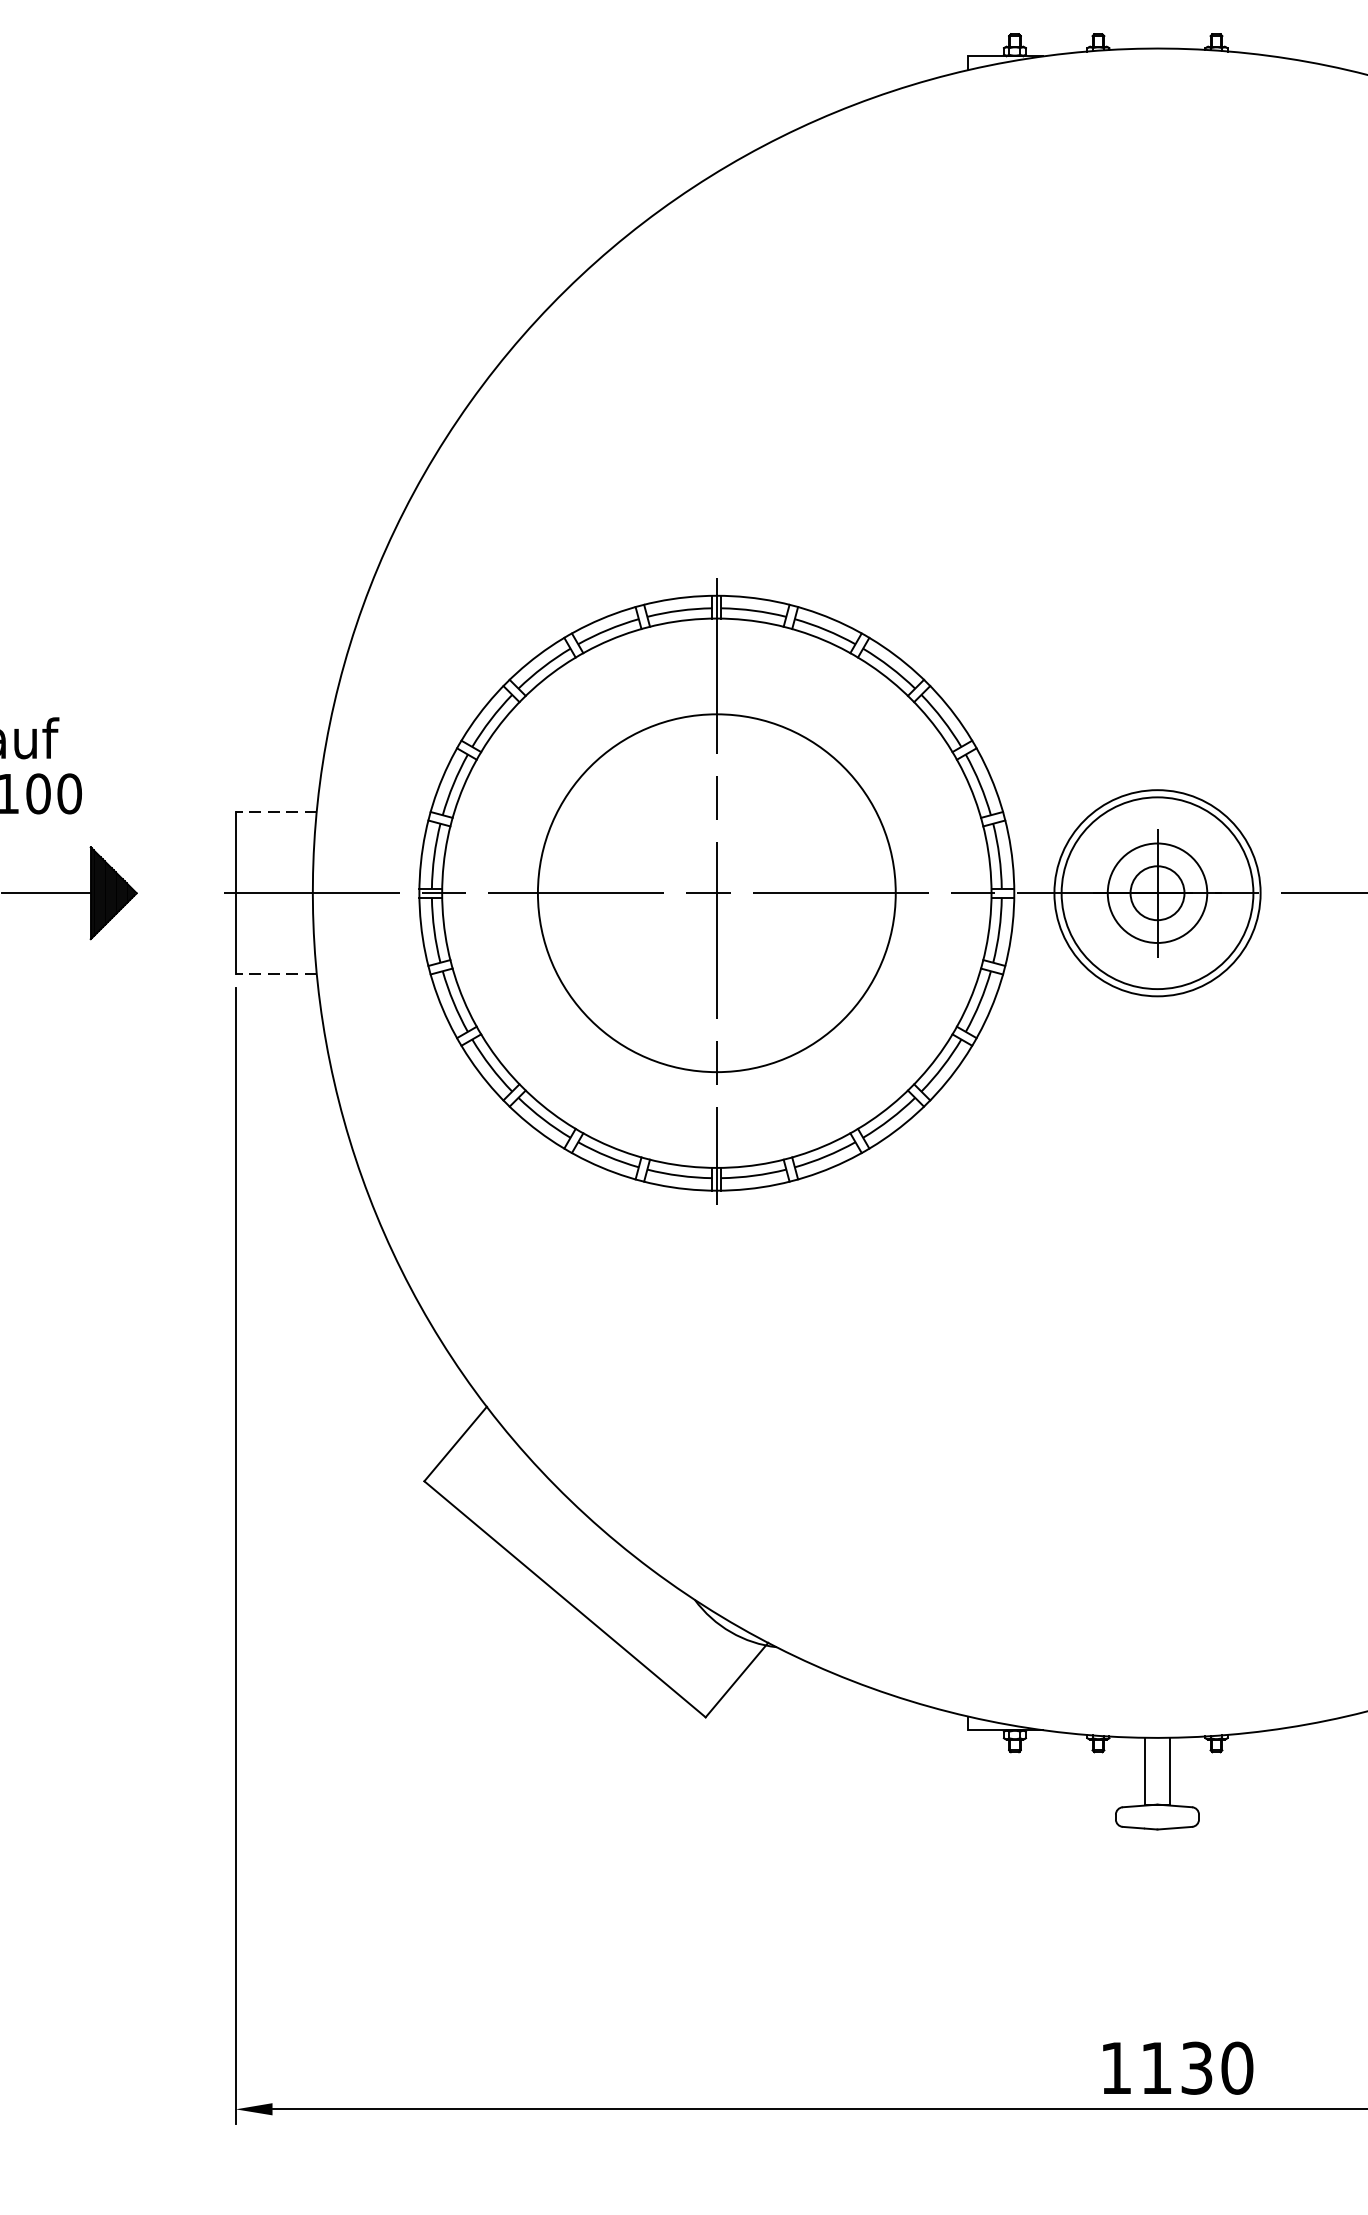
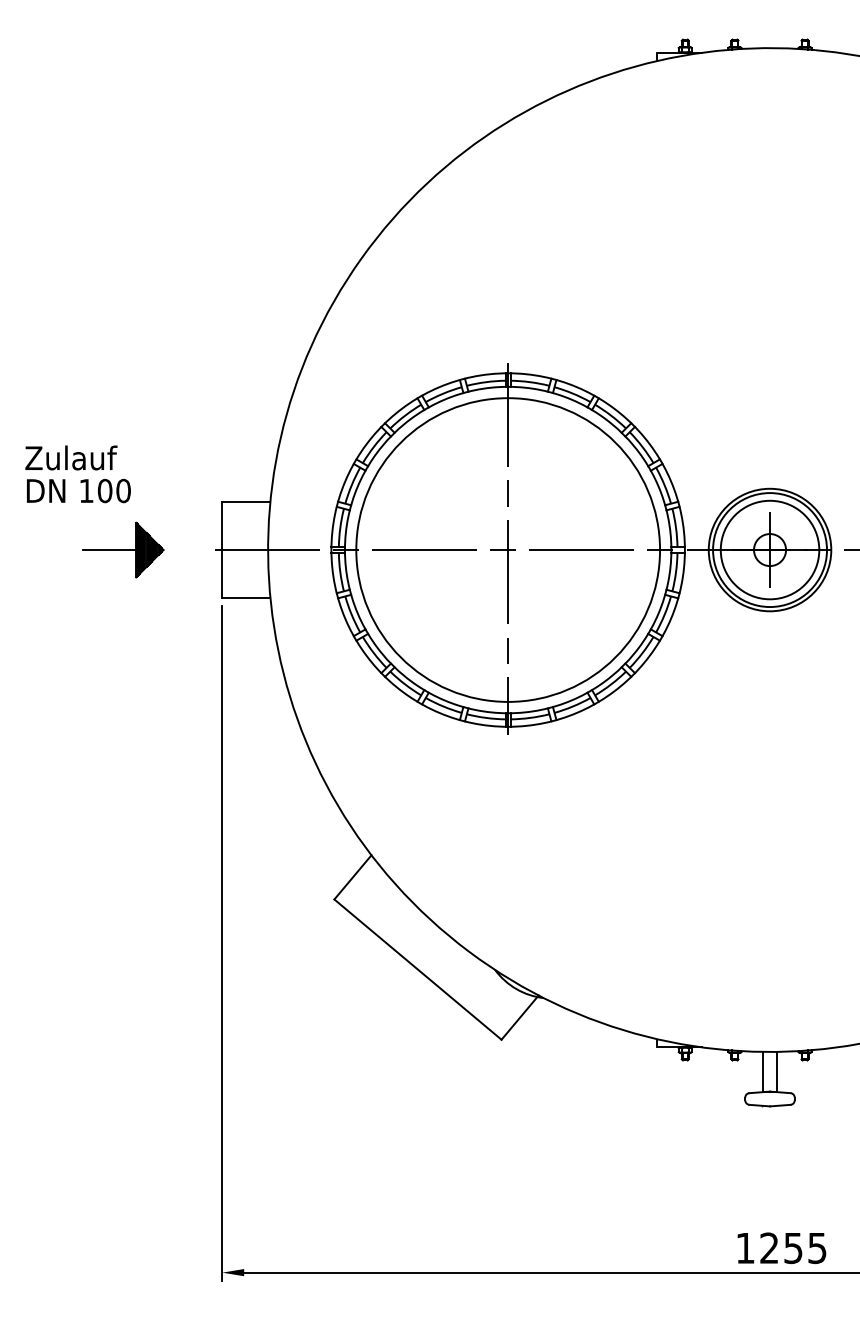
line: (274, 813) -> (245, 502), dashed -> solid
circle: (717, 892) -> (508, 549), size x1.43
circle: (1156, 892) -> (769, 549), size x1.67
line: (274, 974) -> (245, 598), dashed -> solid
text: (1197, 2068) -> (793, 1248), 1130 -> 1255

